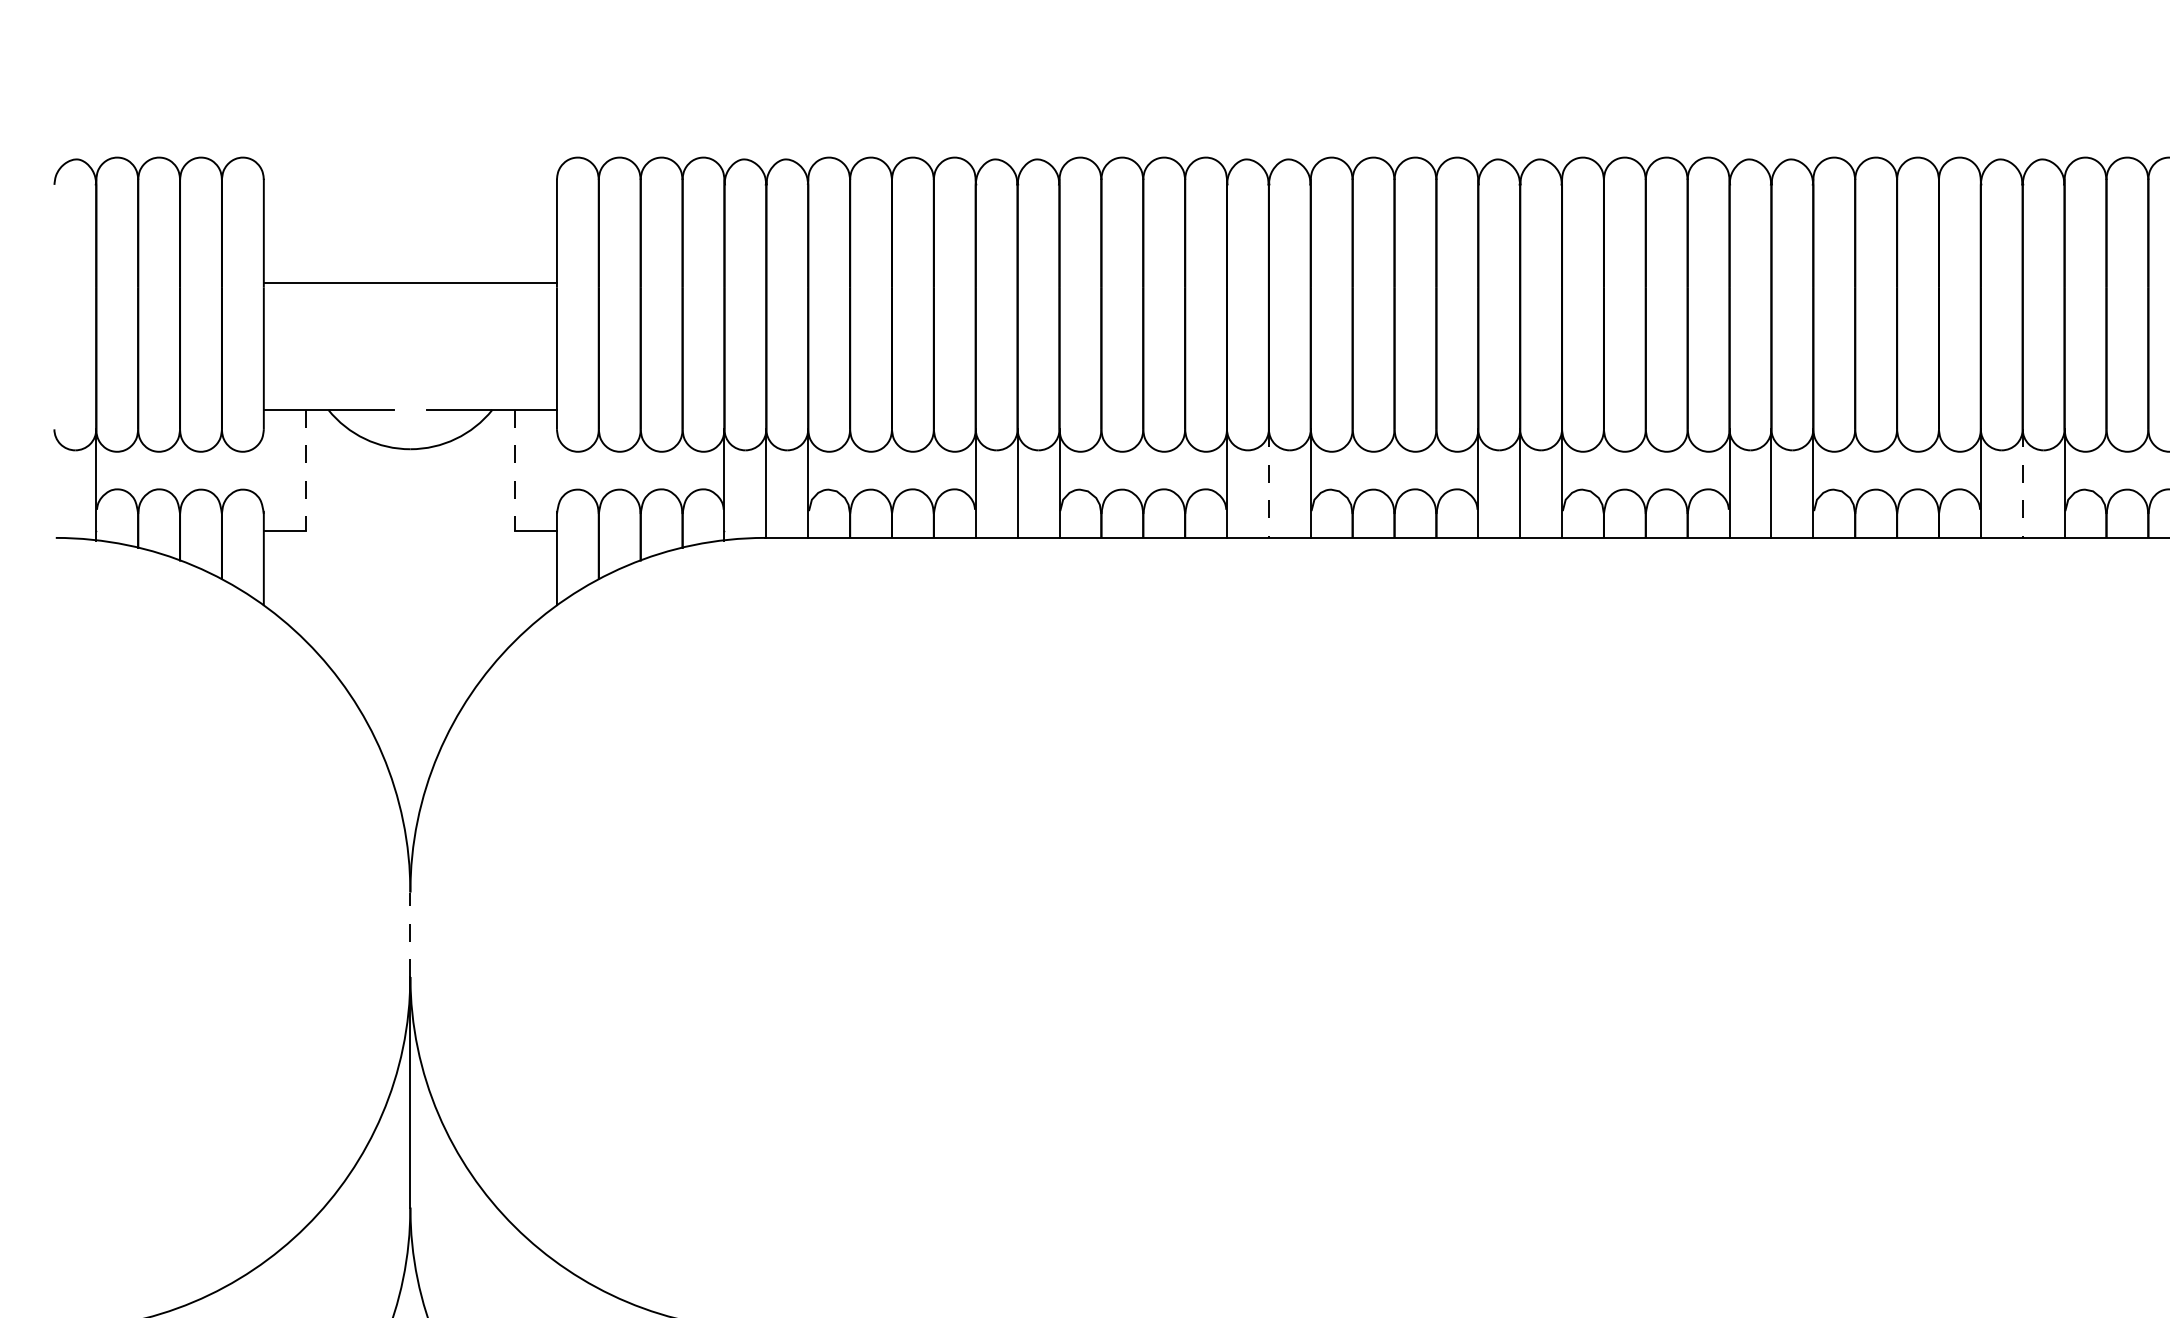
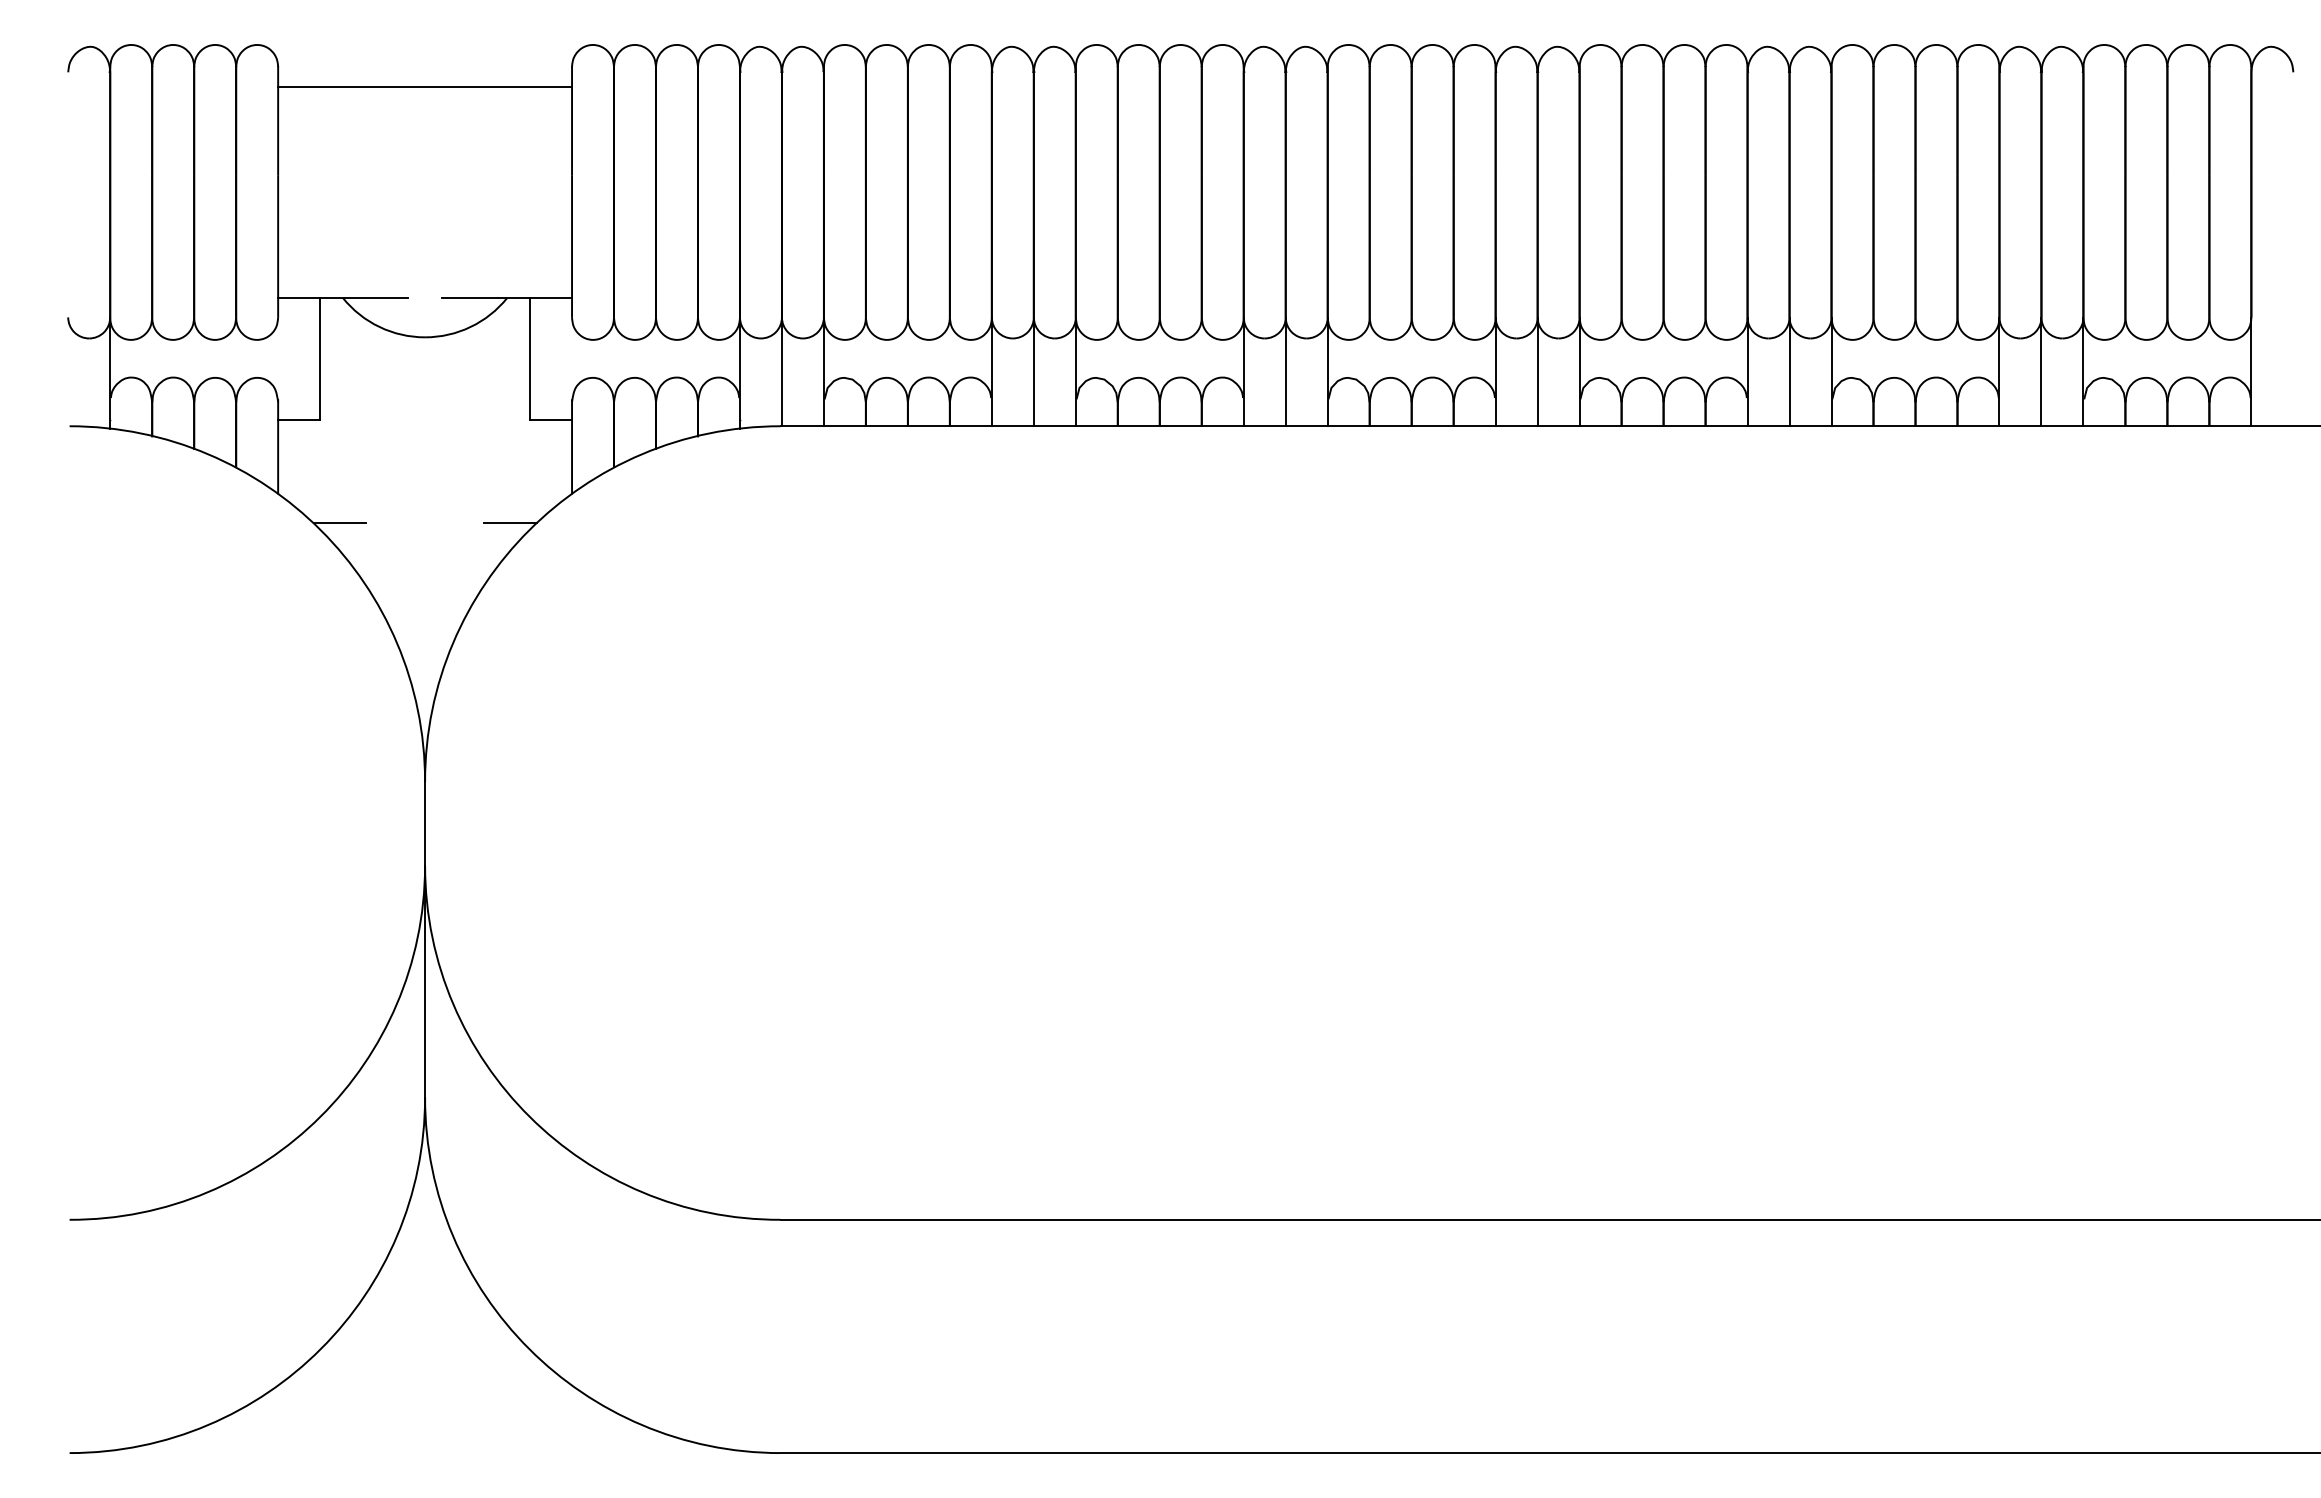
line: (410, 282) -> (425, 86), moved
line: (306, 470) -> (320, 358), dashed -> solid
line: (515, 470) -> (530, 358), dashed -> solid
line: (1268, 484) -> (1285, 372), dashed -> solid
line: (2022, 484) -> (2041, 372), dashed -> solid
line: (325, 634) -> (339, 523), added
line: (495, 634) -> (510, 523), added
line: (410, 934) -> (425, 823), dashed -> solid

